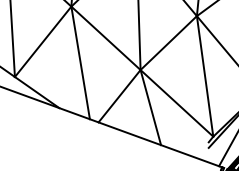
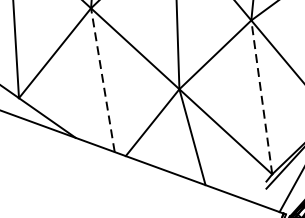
line: (80, 62) -> (102, 79), solid -> dashed
line: (205, 76) -> (262, 97), solid -> dashed

